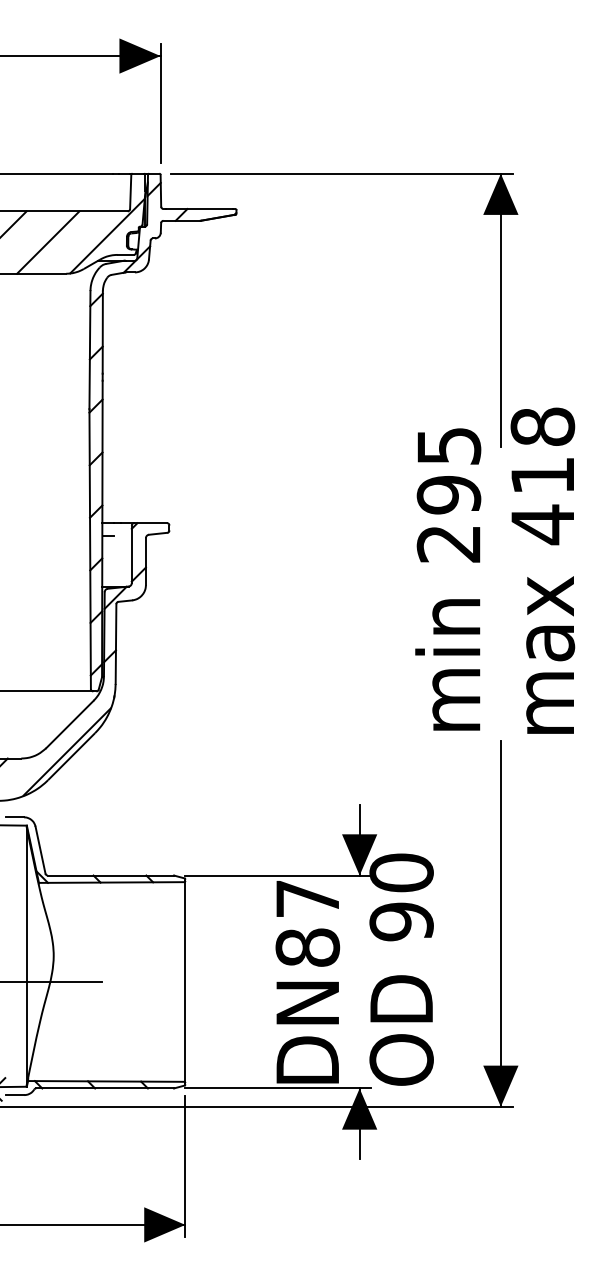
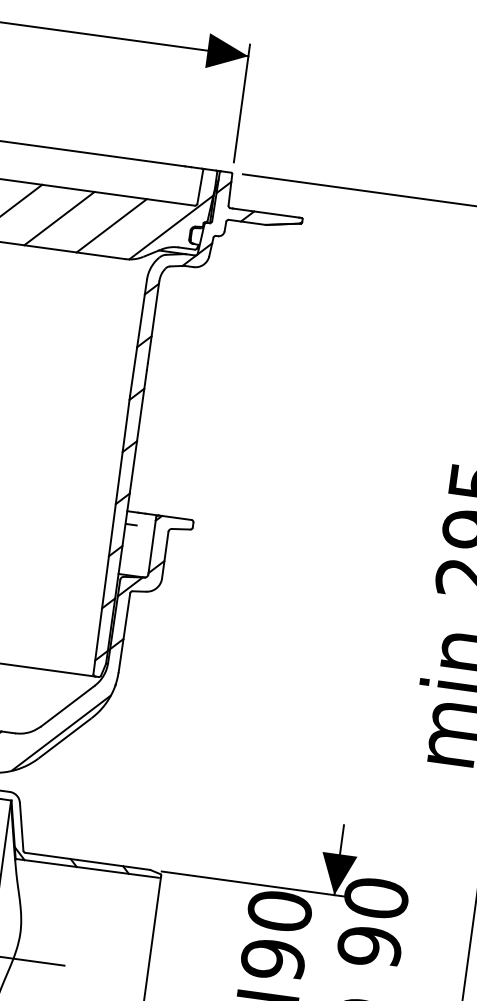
text: (307, 923) -> (276, 935), 87 -> 90

